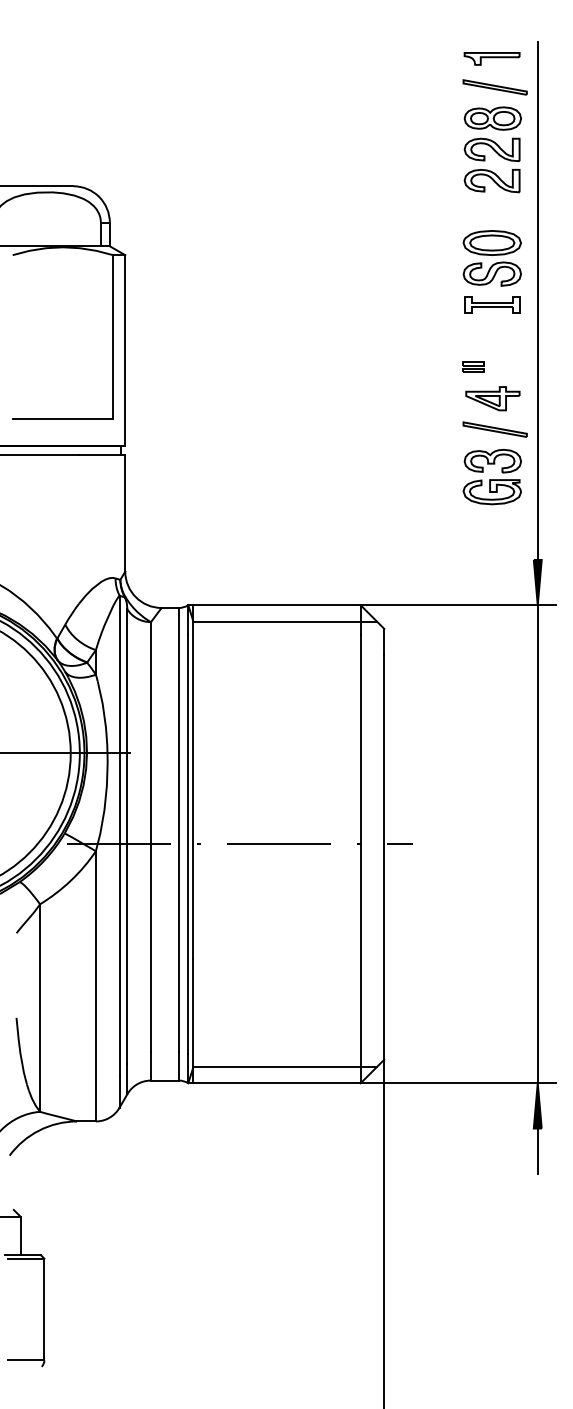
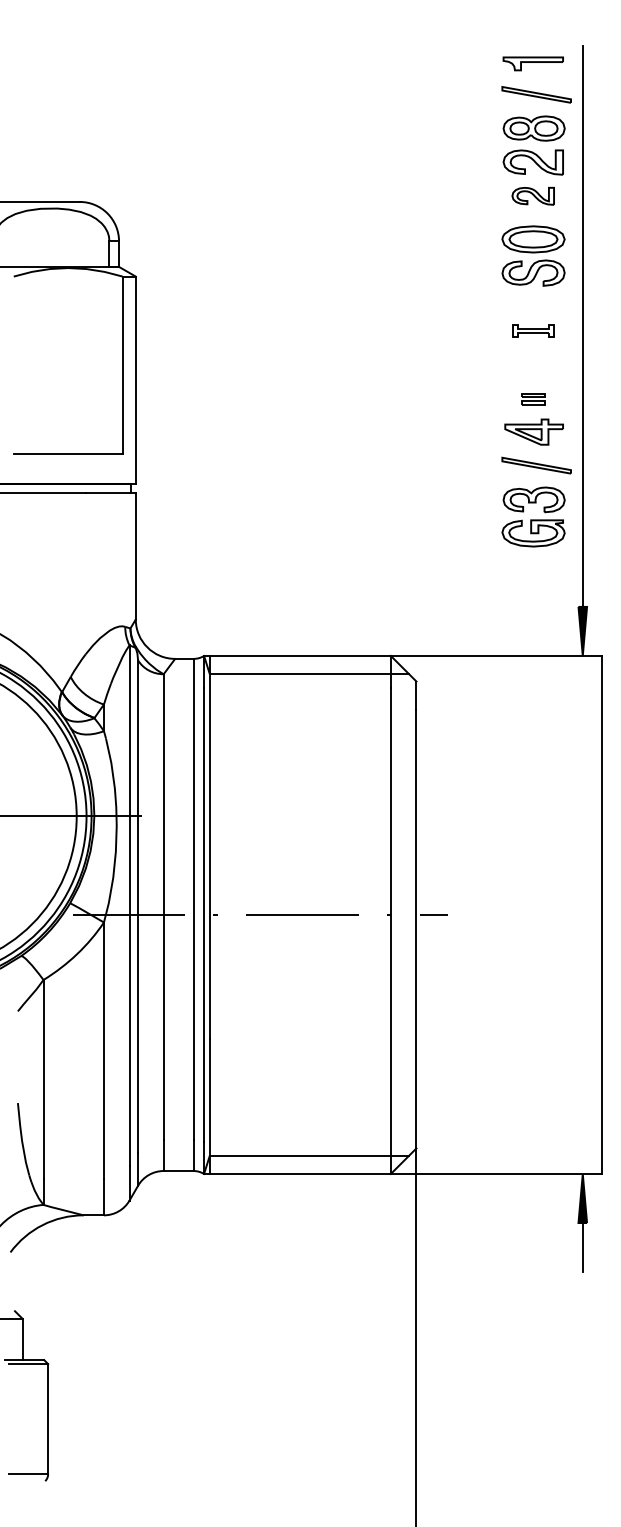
part: (491, 181) -> (532, 196), size x0.7
part: (492, 257) -> (533, 255), moved
part: (492, 304) -> (533, 330), size x0.7
part: (473, 367) -> (533, 399), moved
line: (537, 843) -> (601, 914), moved

